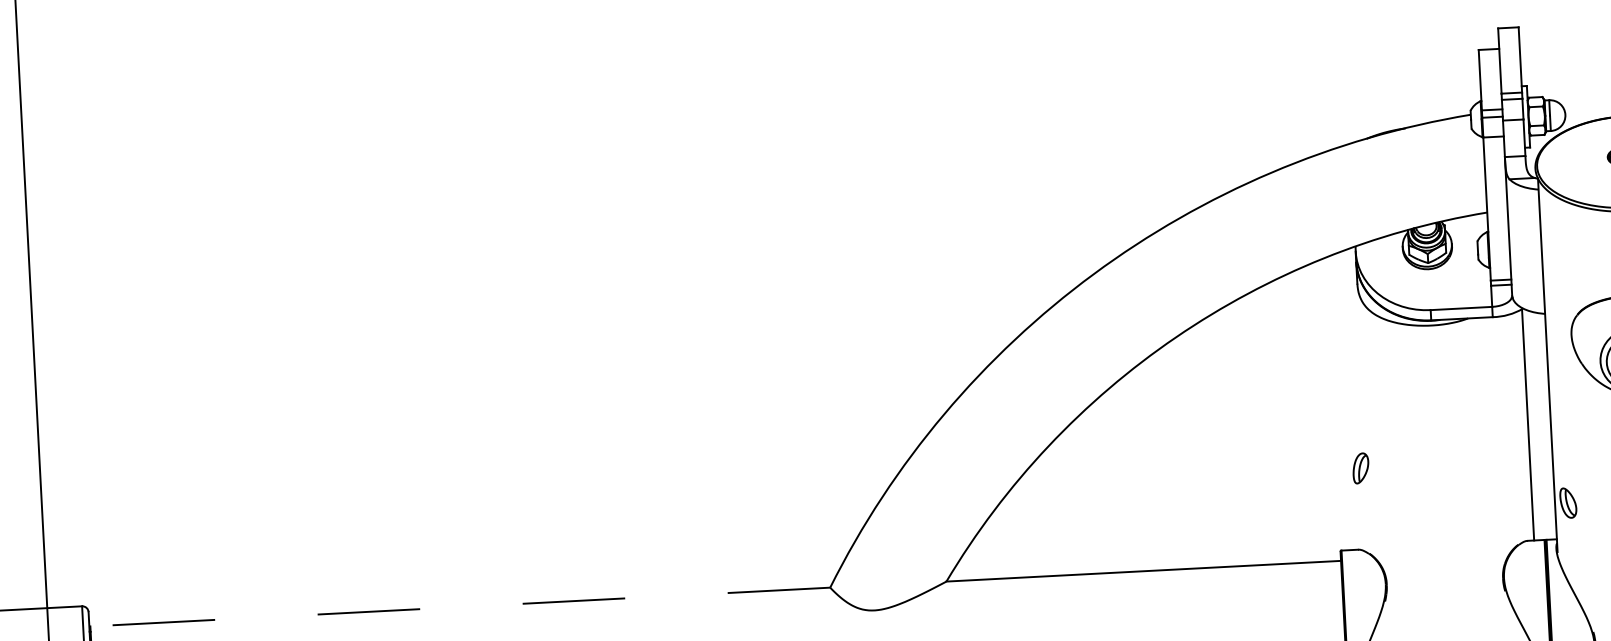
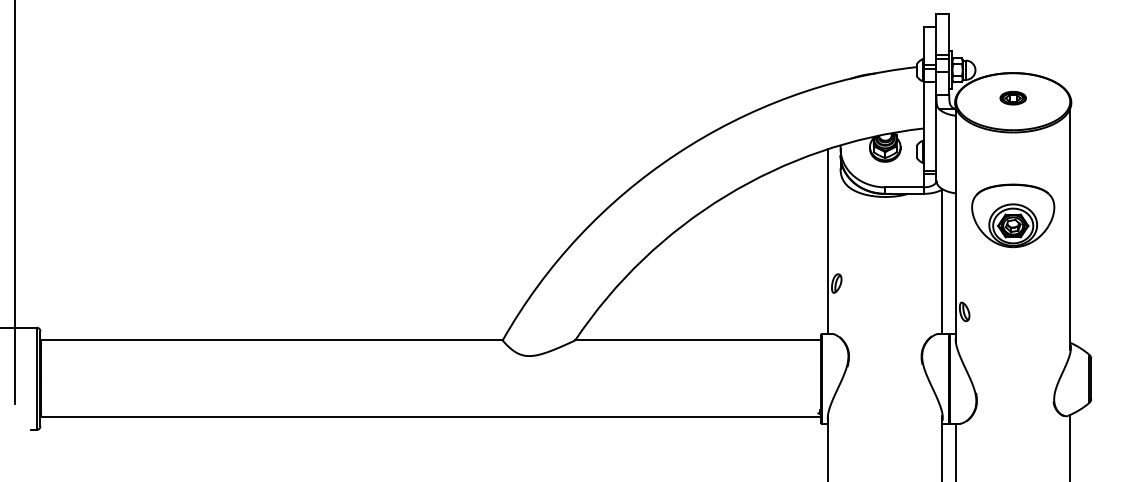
line: (1344, 401) -> (828, 241), added
line: (459, 607) -> (271, 340), dashed -> solid

